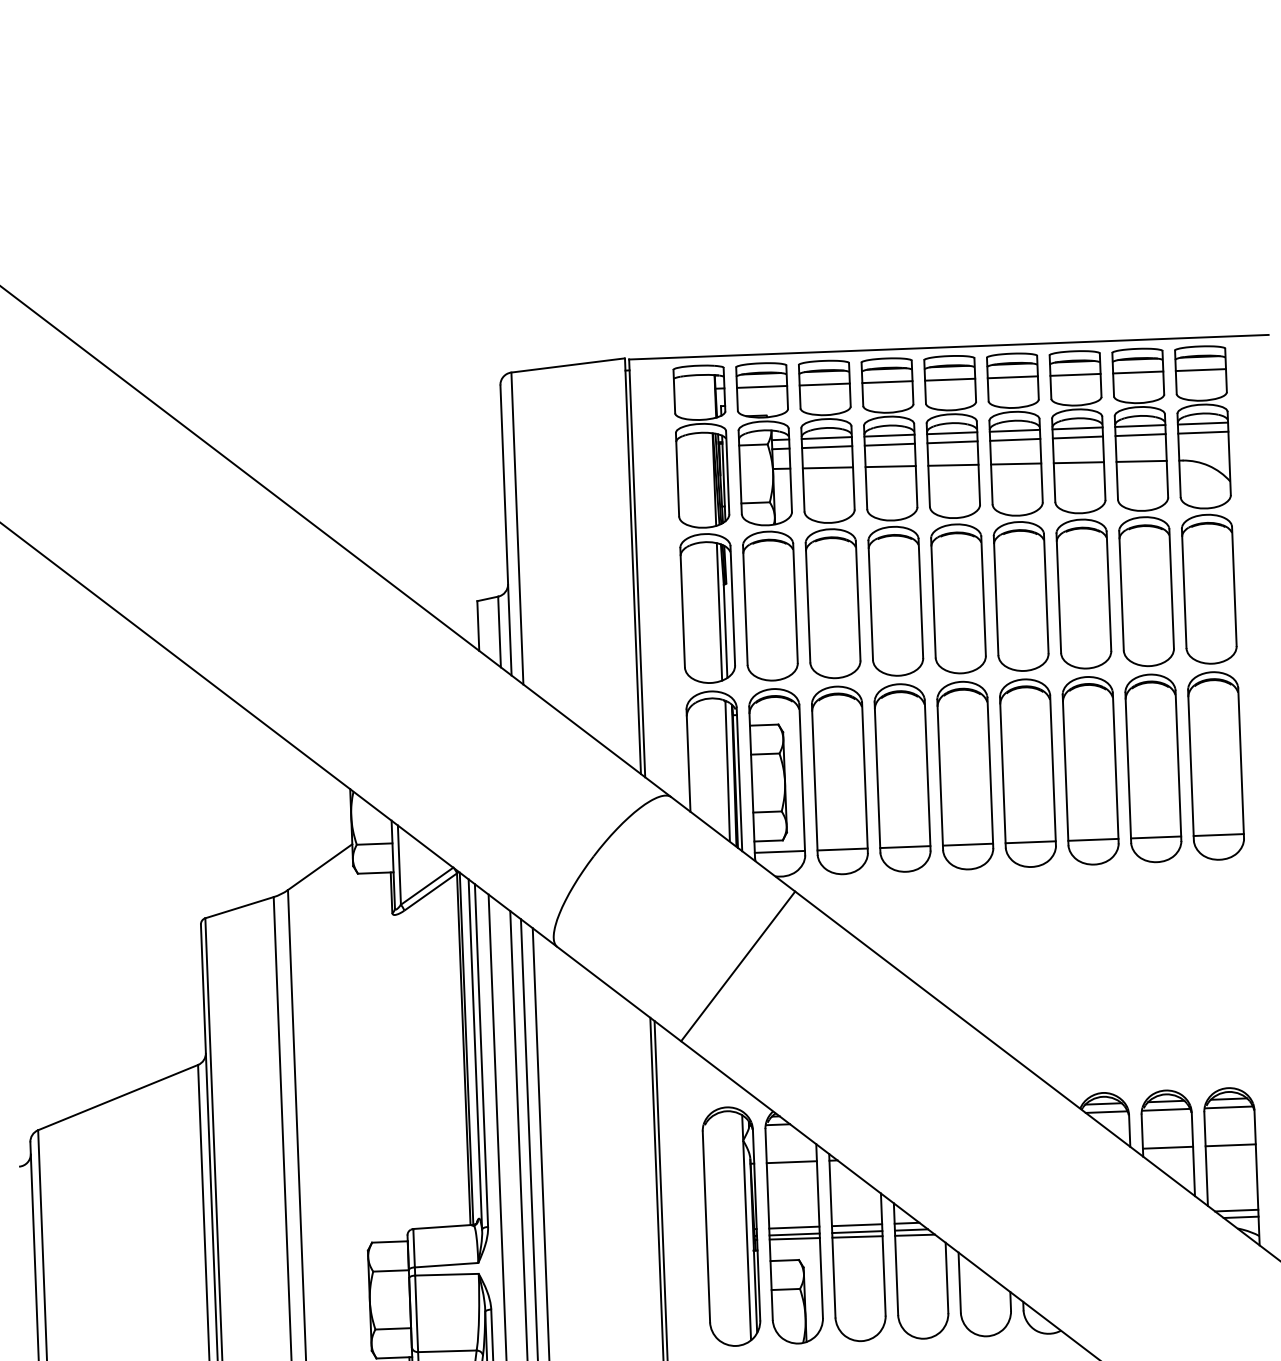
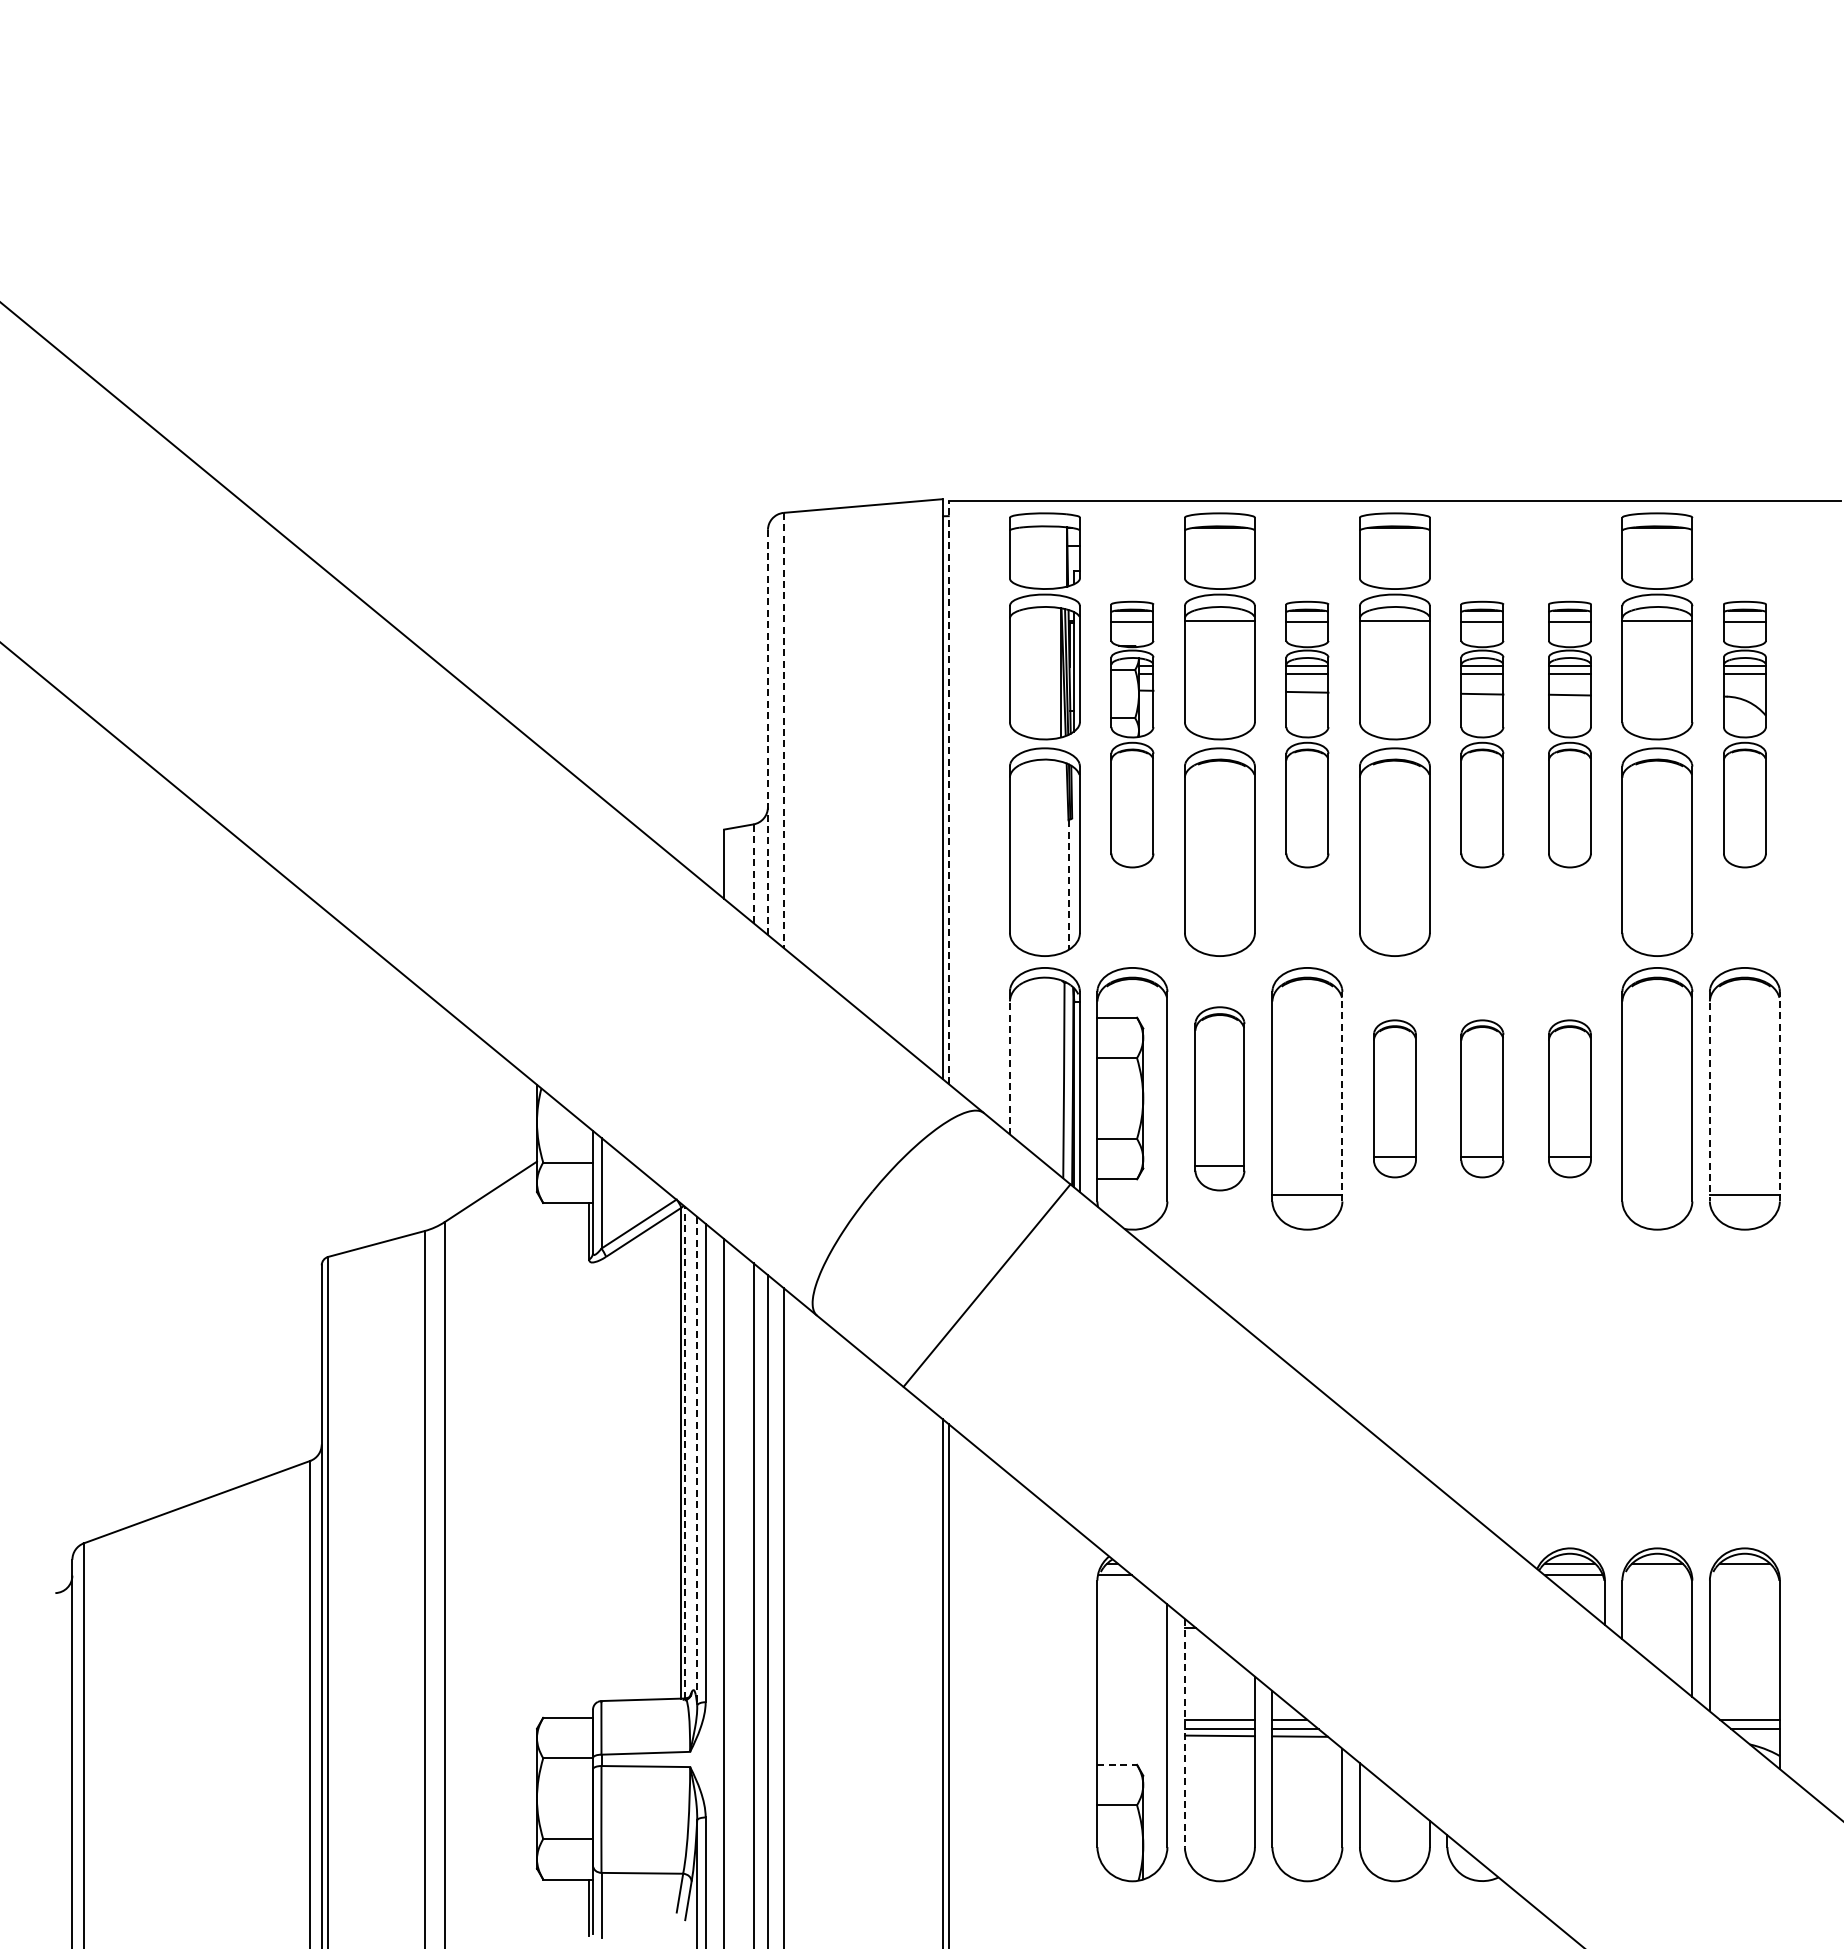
line: (1138, 372) -> (1657, 546), removed
line: (949, 379) -> (1394, 546), removed
line: (824, 384) -> (1219, 546), removed
line: (1140, 434) -> (1657, 633), removed
line: (952, 442) -> (1394, 633), removed
line: (826, 447) -> (1219, 633), removed
line: (1141, 461) -> (1657, 670), removed
line: (953, 465) -> (1394, 665), removed
line: (827, 467) -> (1219, 662), removed
part: (1205, 504) -> (1744, 734), size x0.6
part: (1080, 509) -> (1569, 734), size x0.6
part: (1018, 512) -> (1482, 734), size x0.6
part: (892, 516) -> (1307, 734), size x0.6
part: (767, 521) -> (1132, 734), size x0.6
line: (517, 528) -> (783, 730), solid -> dashed
line: (505, 531) -> (767, 733), solid -> dashed
line: (637, 568) -> (948, 792), solid -> dashed
line: (719, 611) -> (1061, 857), removed
line: (499, 631) -> (753, 873), solid -> dashed
line: (725, 631) -> (1068, 885), solid -> dashed
line: (688, 760) -> (1009, 1063), solid -> dashed
line: (1240, 763) -> (1779, 1096), solid -> dashed
line: (1190, 765) -> (1709, 1096), solid -> dashed
part: (1090, 770) -> (1569, 1098), size x0.6
part: (1028, 772) -> (1482, 1098), size x0.6
line: (927, 775) -> (1342, 1096), solid -> dashed
part: (965, 775) -> (1394, 1098), size x0.6
part: (839, 780) -> (1219, 1098), size x0.7
line: (1156, 837) -> (1657, 1195), removed
line: (779, 852) -> (1132, 1195), removed
line: (737, 966) -> (986, 1285), moved
line: (466, 1048) -> (685, 1452), solid -> dashed
line: (475, 1054) -> (697, 1461), solid -> dashed
line: (1228, 1107) -> (1744, 1575), removed
line: (1166, 1109) -> (1657, 1575), removed
line: (1230, 1145) -> (1744, 1628), removed
line: (1168, 1147) -> (1657, 1628), removed
line: (791, 1162) -> (1132, 1628), removed
part: (731, 1226) -> (1044, 1714), removed
line: (794, 1227) -> (1132, 1719), removed
line: (794, 1234) -> (1132, 1729), removed
line: (832, 1236) -> (1184, 1733), solid -> dashed
line: (794, 1238) -> (1132, 1734), removed
line: (784, 1260) -> (1117, 1764), solid -> dashed

